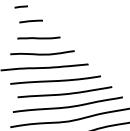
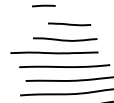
line: (38, 37) -> (69, 23), moved
curve: (42, 53) -> (65, 39), moved

